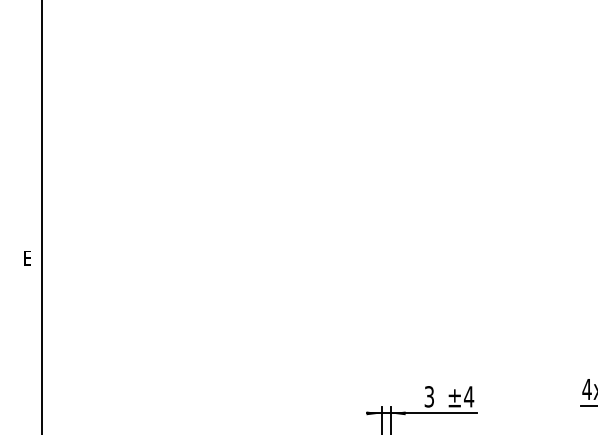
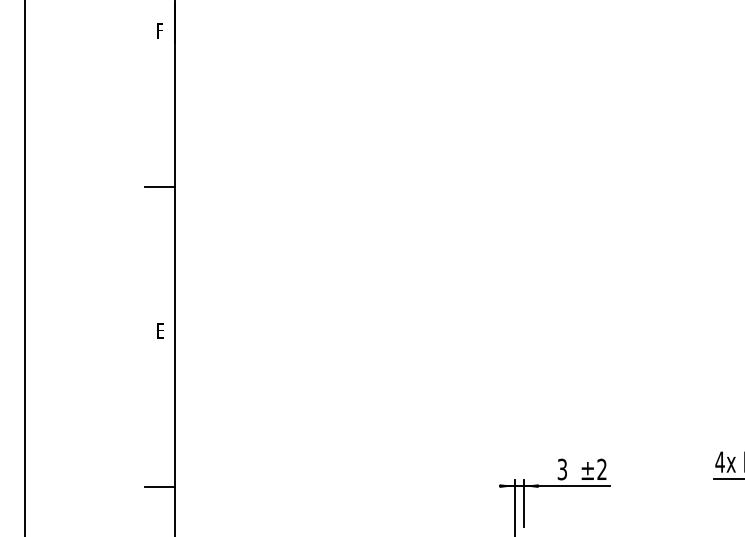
line: (27, 114) -> (160, 187), added
text: (469, 395) -> (602, 468), ±4 -> ±2
line: (27, 414) -> (160, 487), added

